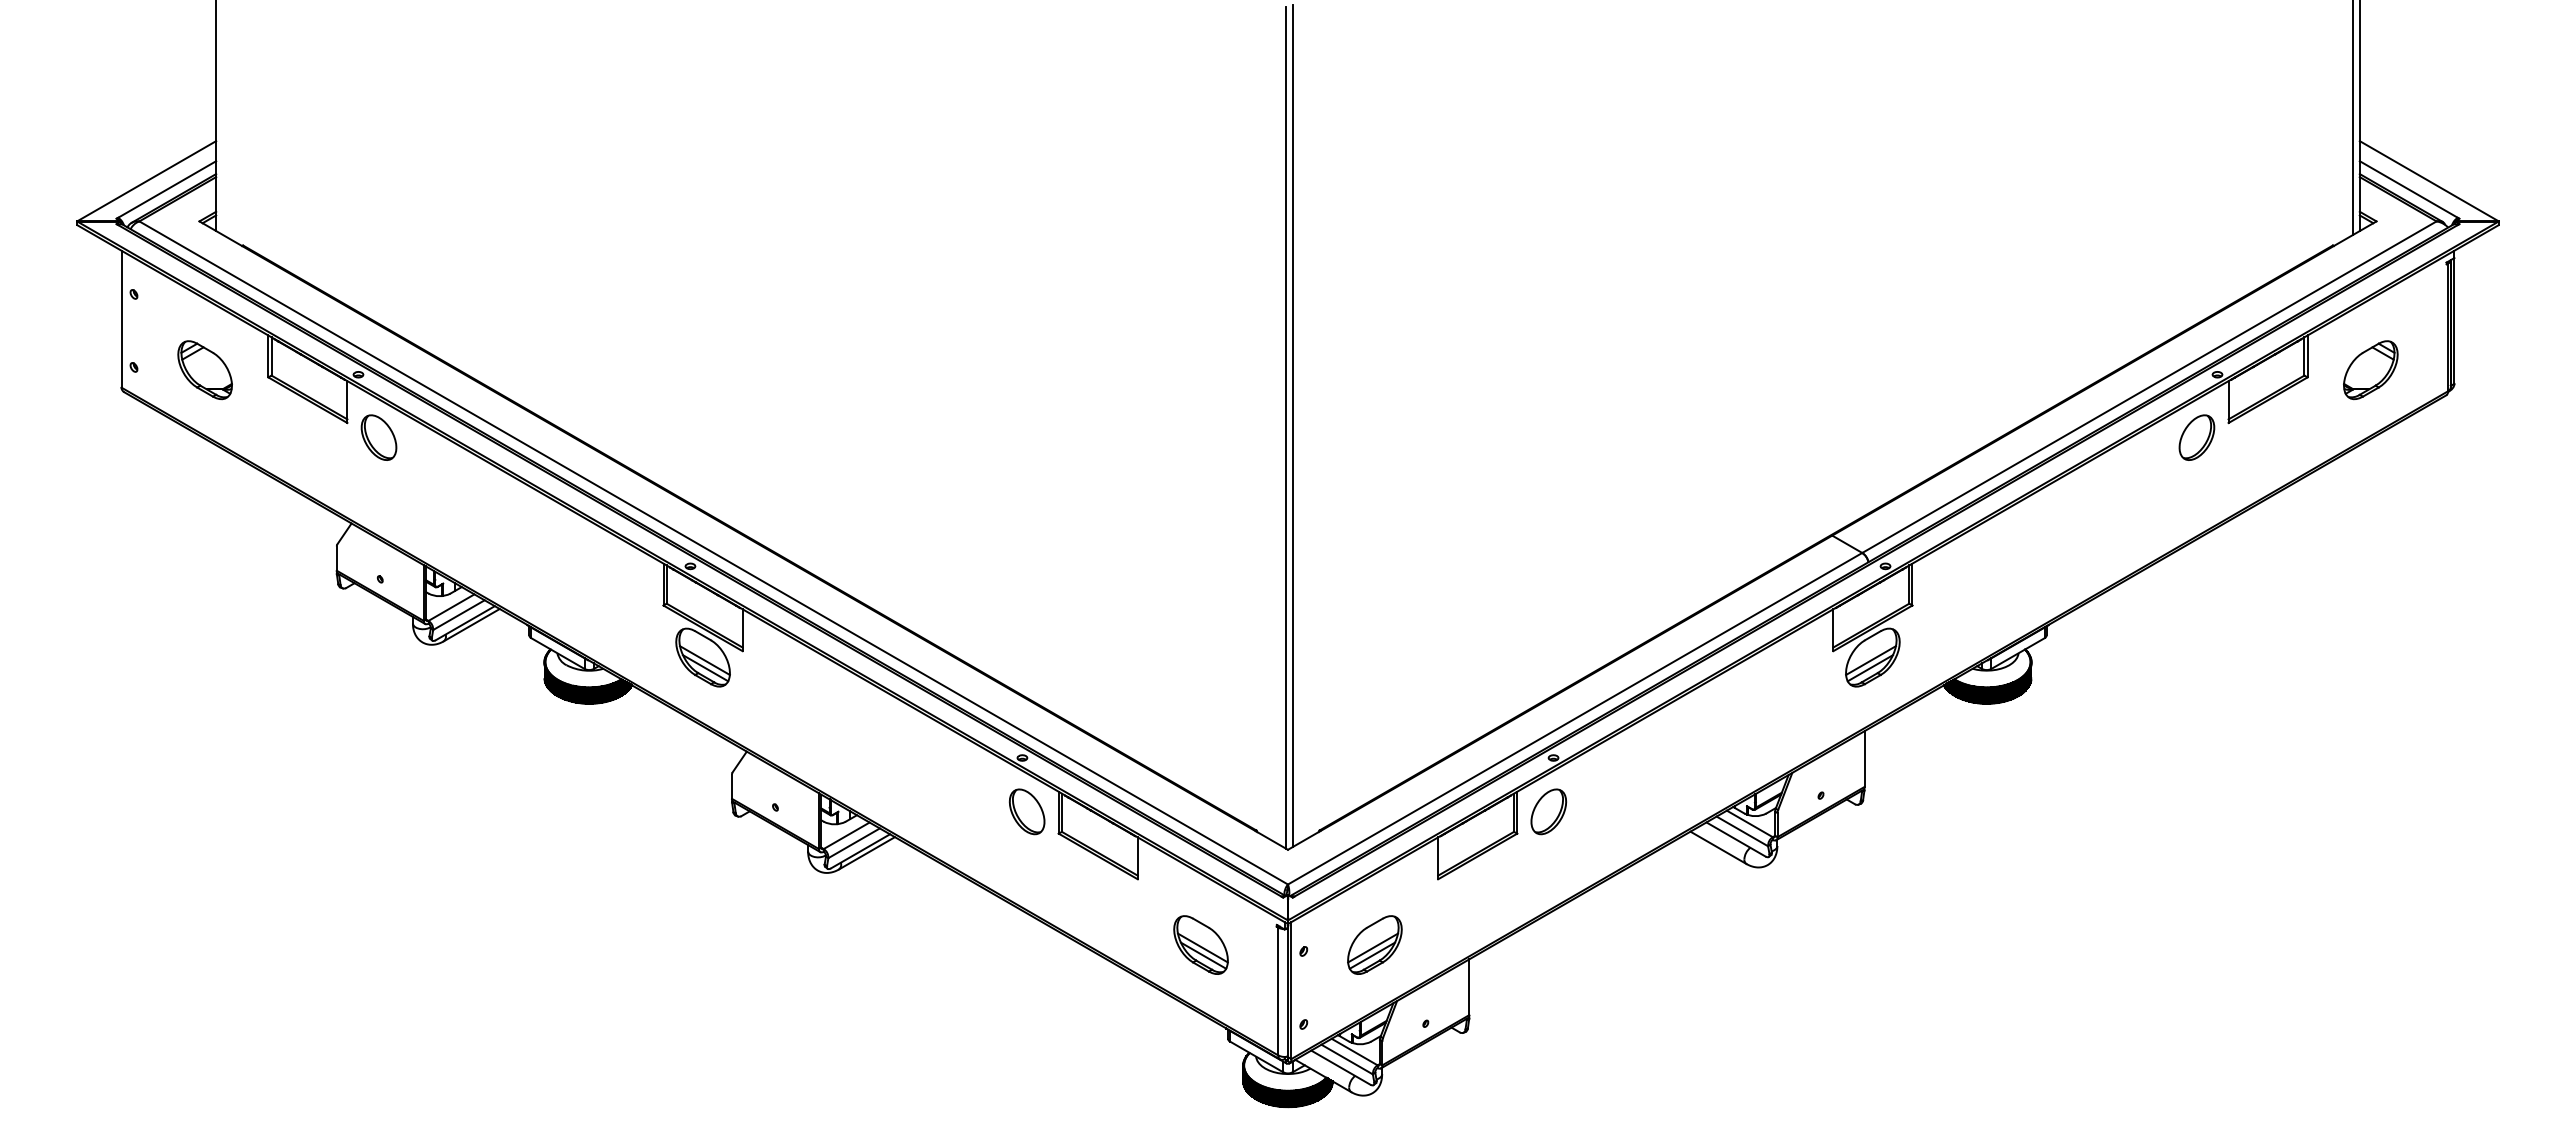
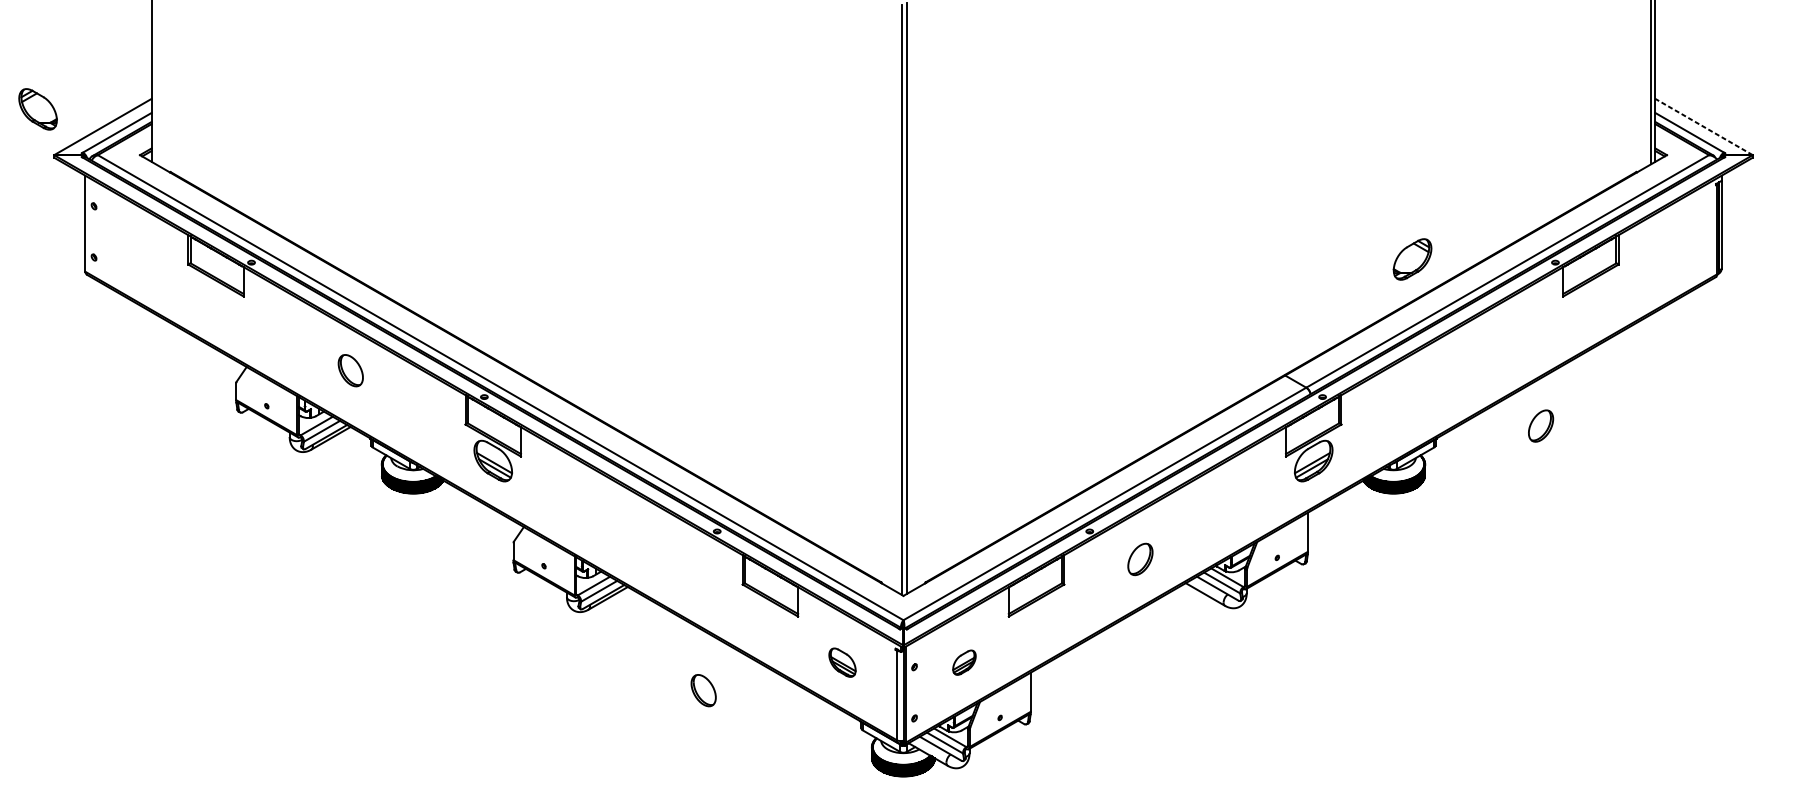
line: (2428, 180) -> (1703, 126), solid -> dashed
part: (204, 370) -> (37, 109), moved
part: (2370, 370) -> (1412, 259), moved
part: (378, 437) -> (350, 370), moved
part: (2196, 437) -> (1540, 425), moved
part: (1026, 811) -> (703, 690), moved
part: (1548, 811) -> (1140, 559), moved
part: (1200, 944) -> (842, 662), size x0.7
part: (1374, 944) -> (964, 662), size x0.6

